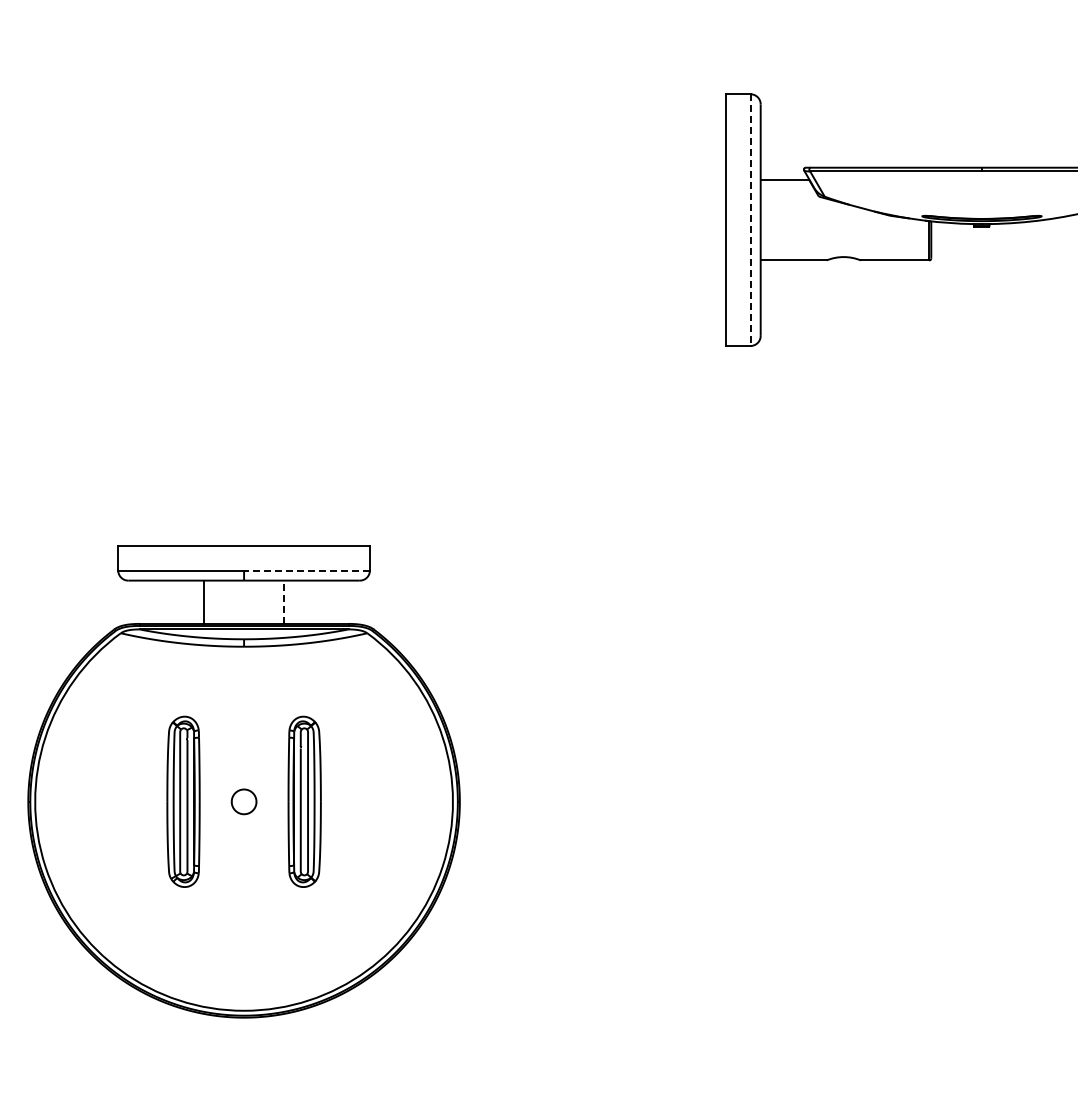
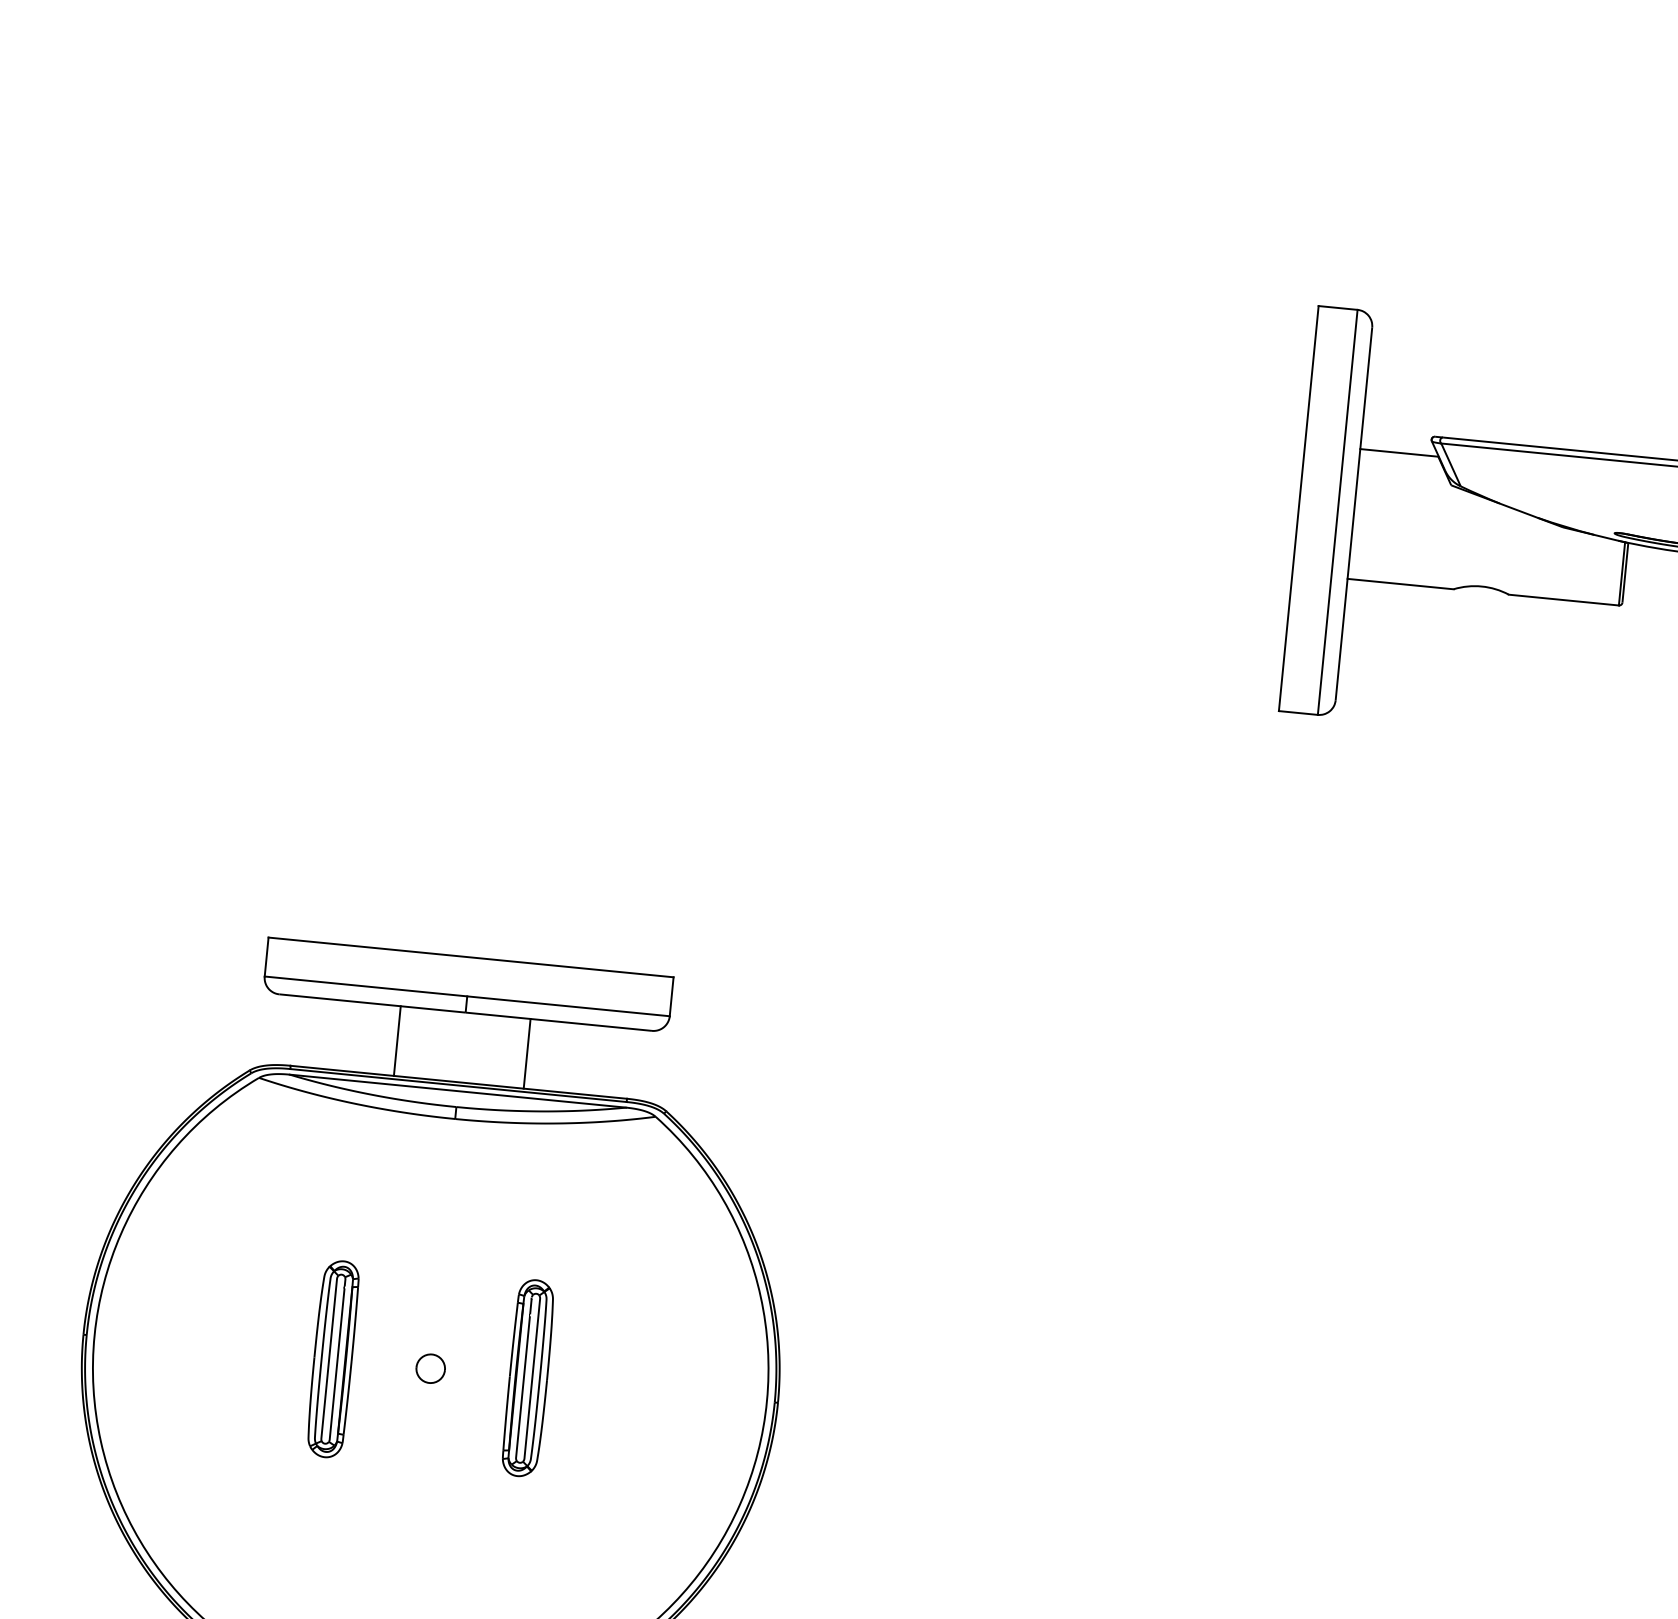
line: (750, 220) -> (1337, 512), dashed -> solid
line: (307, 570) -> (569, 1006), dashed -> solid
line: (284, 602) -> (527, 1054), dashed -> solid
part: (182, 801) -> (331, 1358), size x0.71
part: (243, 801) -> (429, 1367), size x0.71
part: (304, 801) -> (528, 1377), size x0.71

